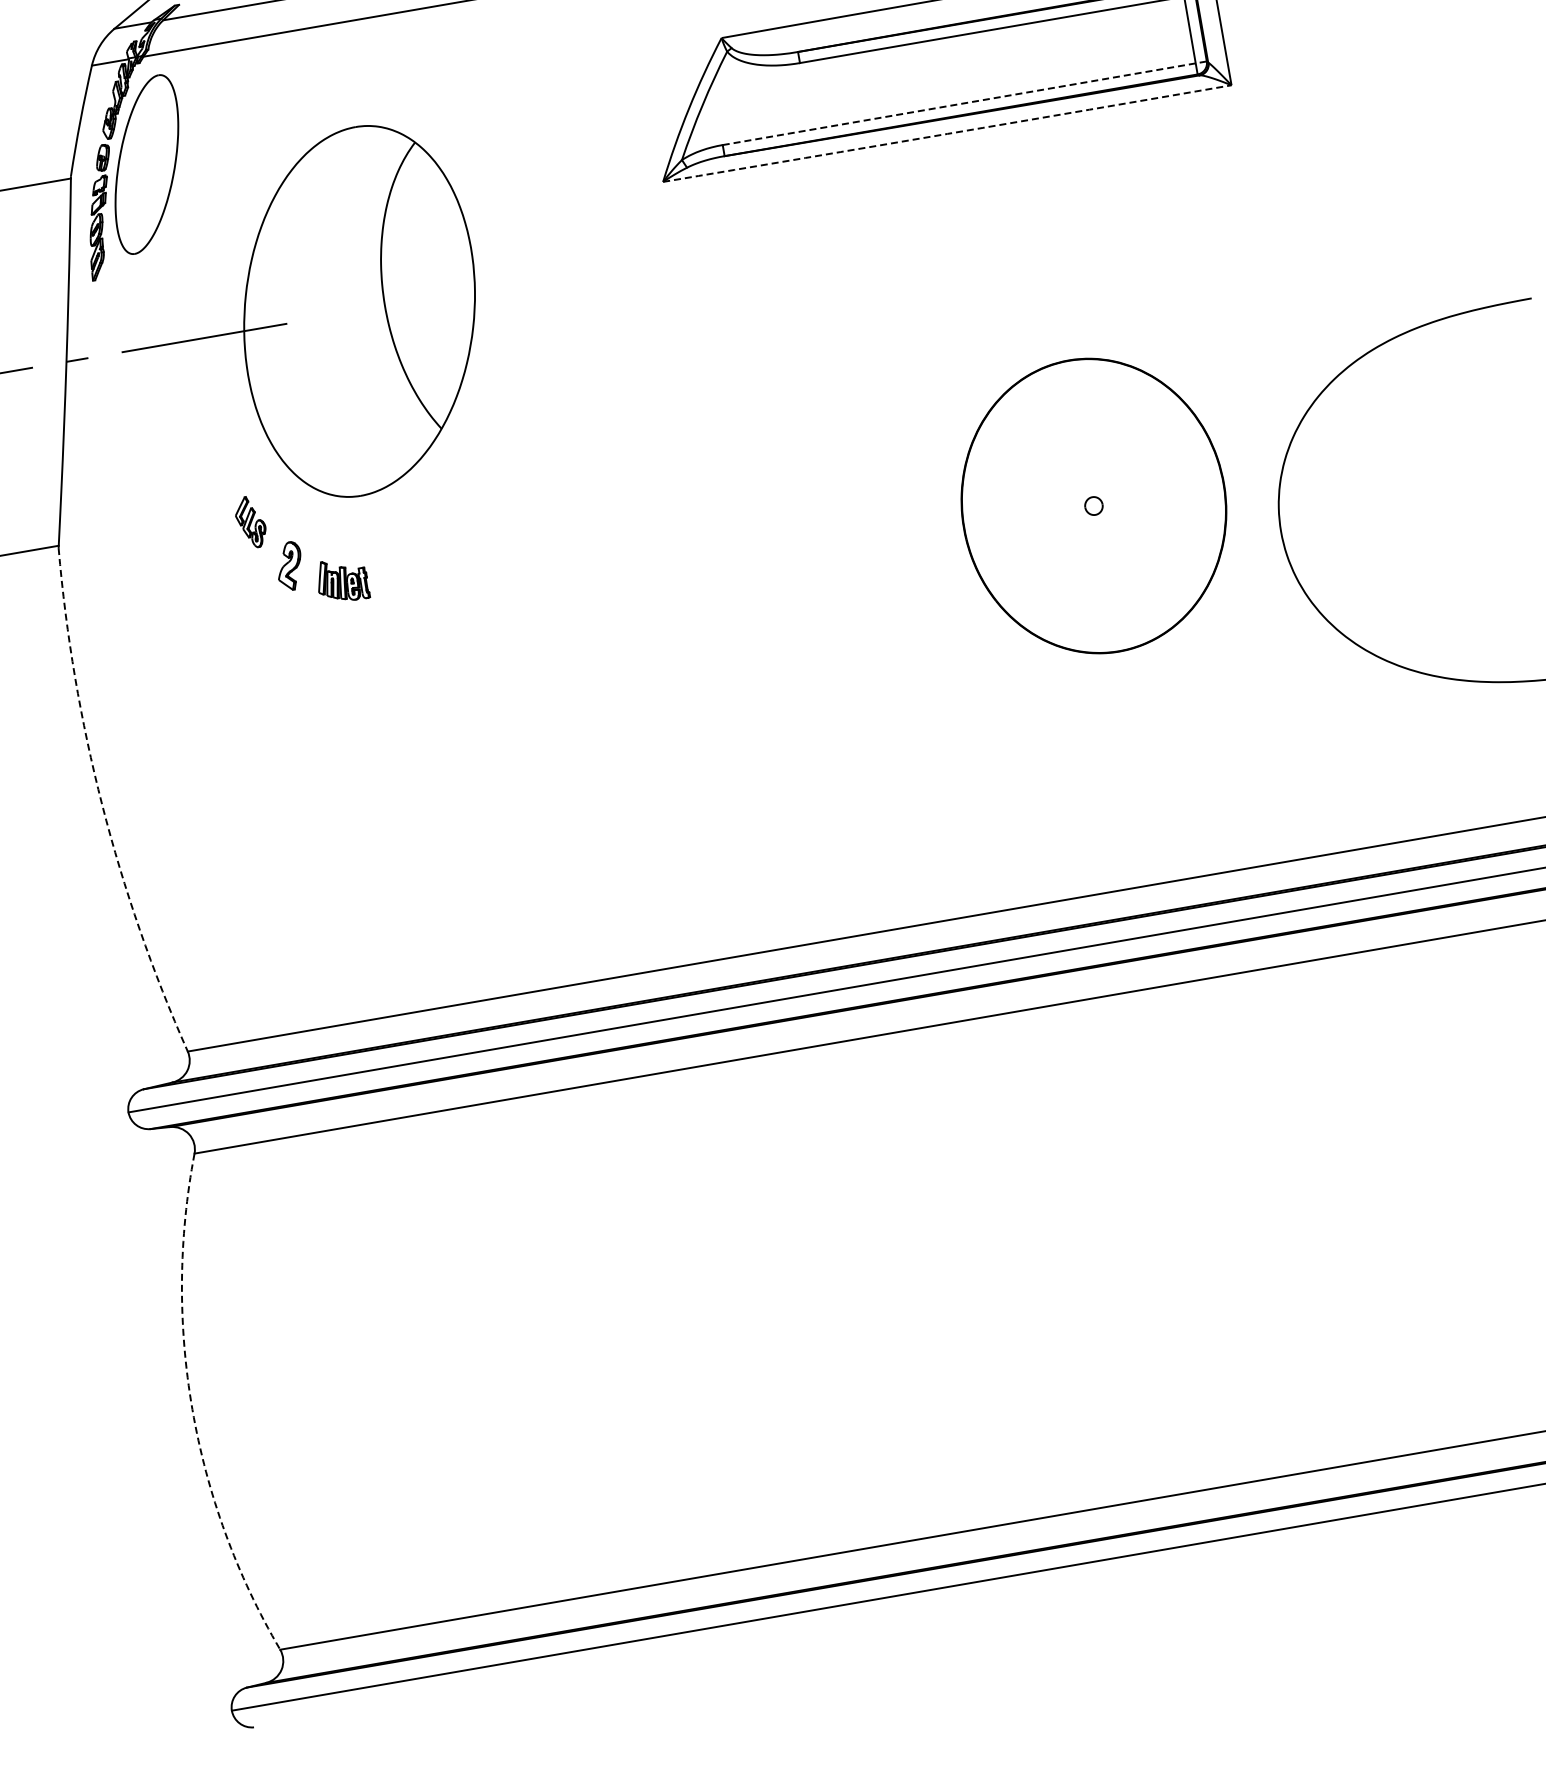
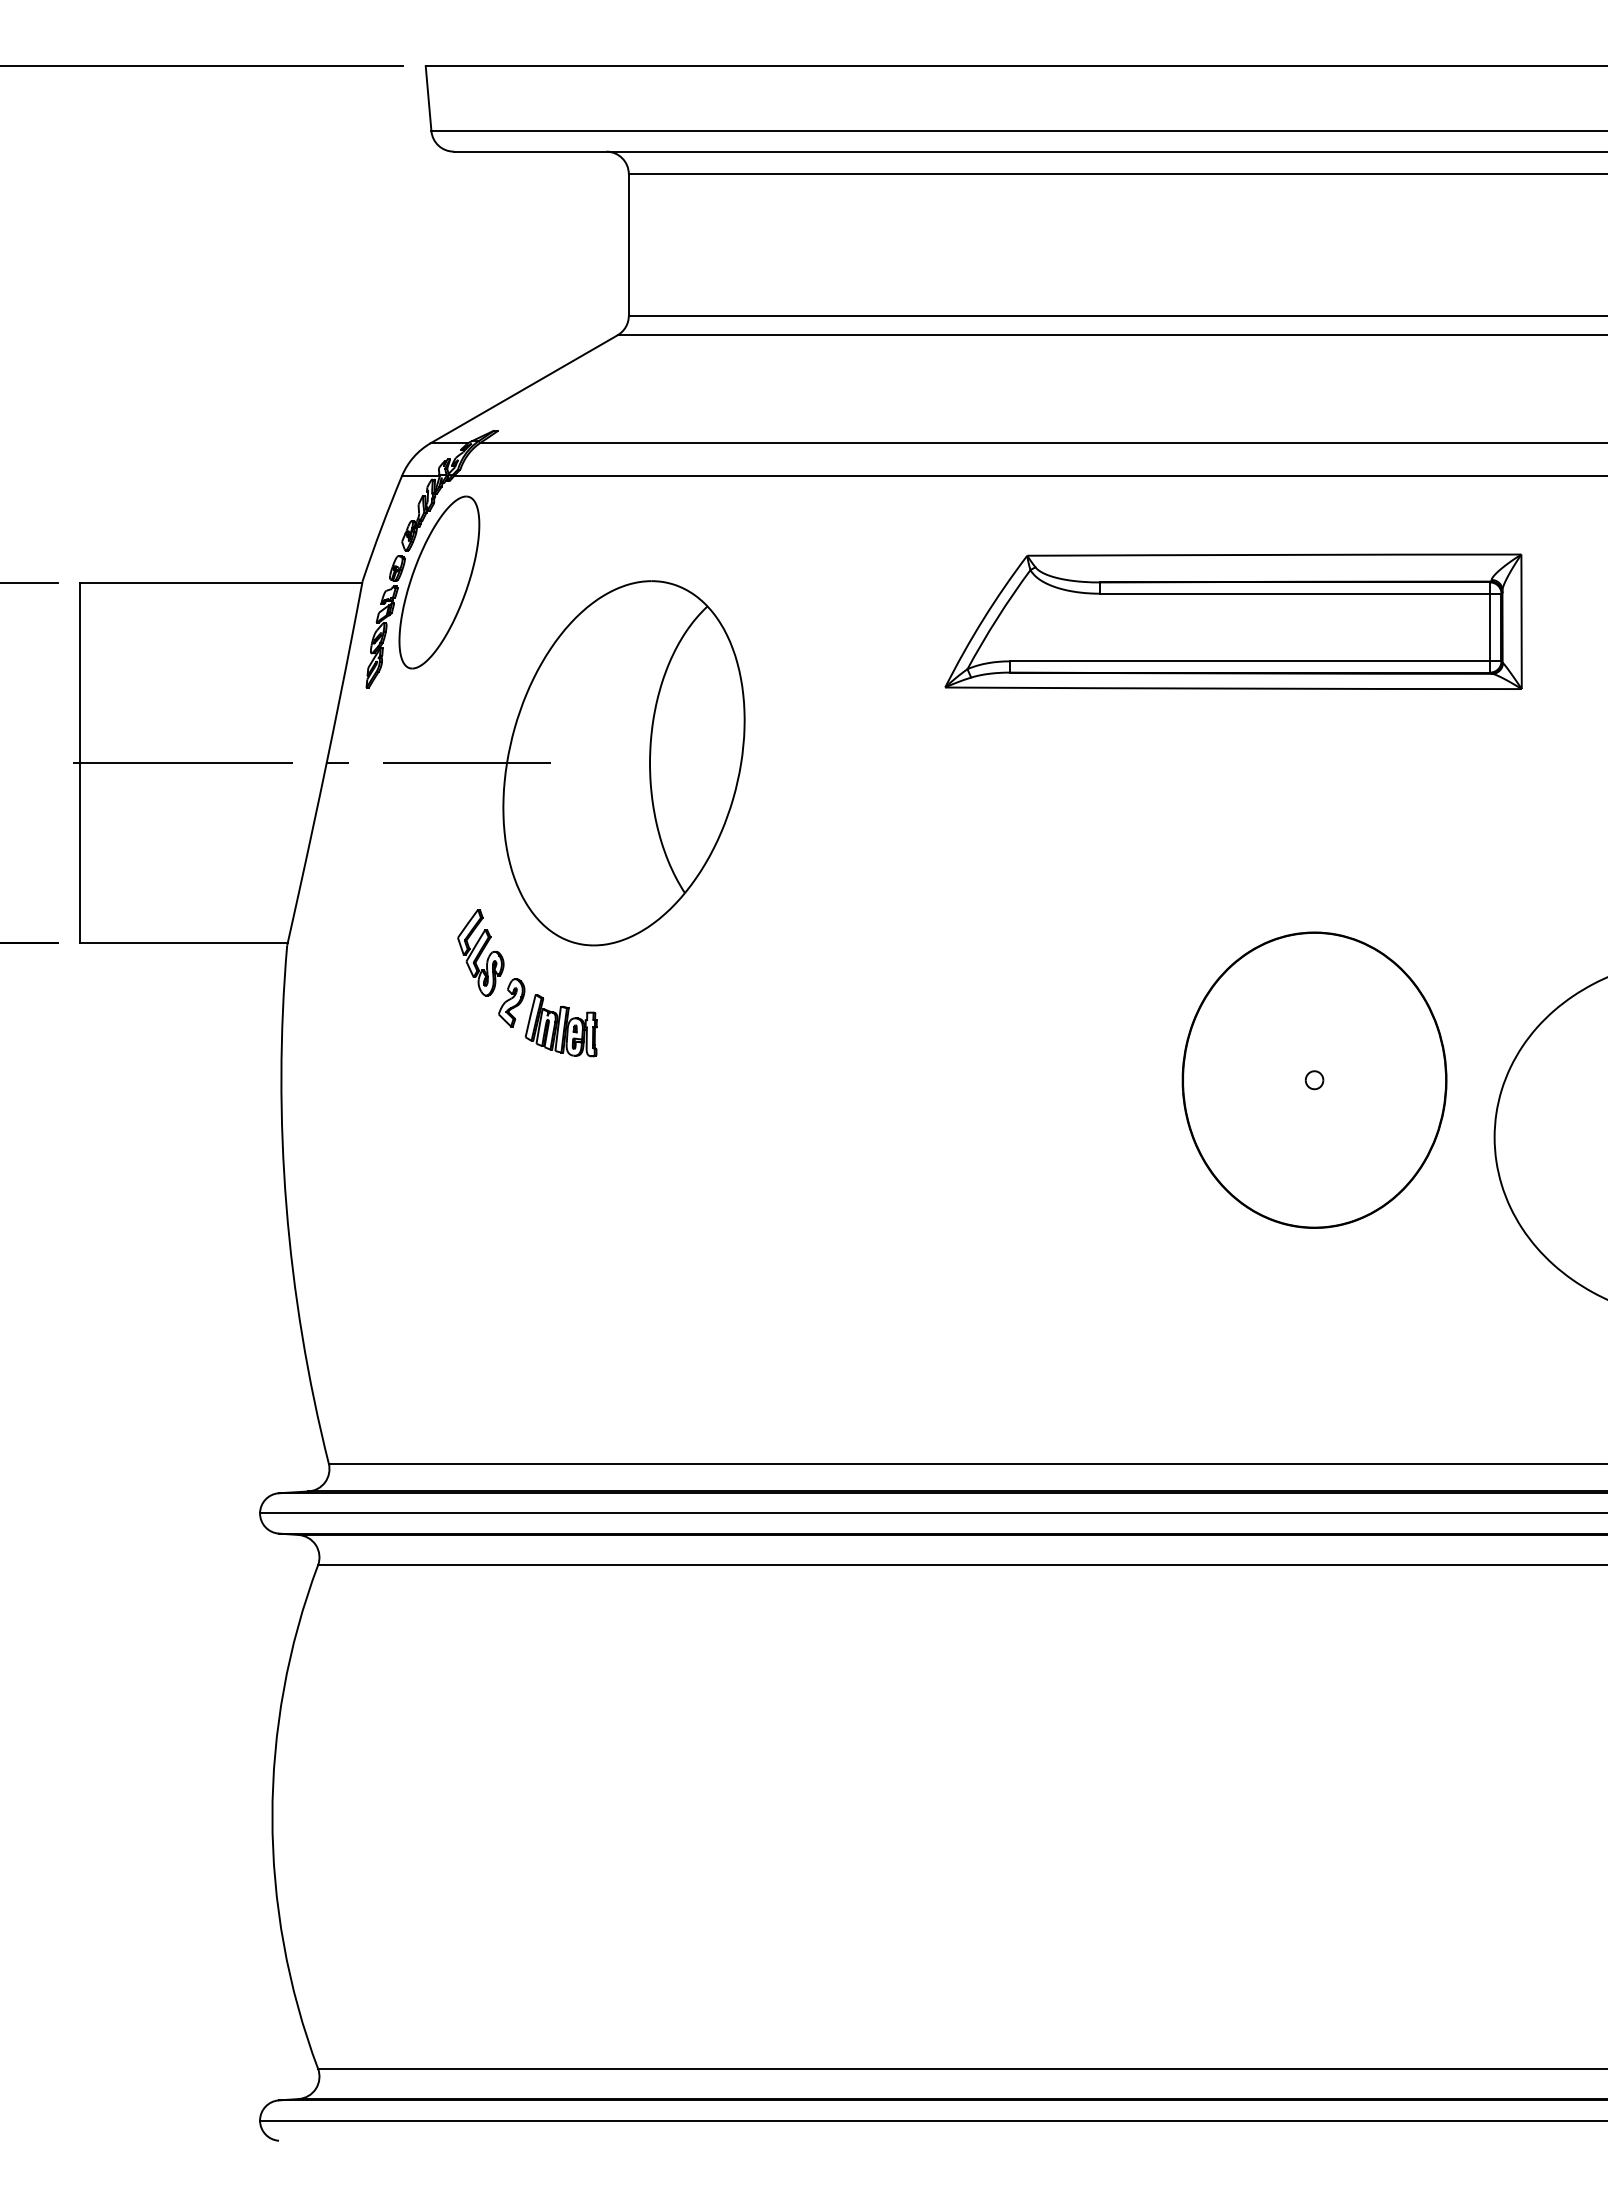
line: (964, 103) -> (1255, 661), dashed -> solid
arc: (947, 133) -> (1233, 688), dashed -> solid
part: (250, 522) -> (480, 952), size x1.67
part: (341, 580) -> (560, 1025), size x1.43
arc: (102, 805) -> (286, 1206), dashed -> solid
arc: (192, 1409) -> (272, 1817), dashed -> solid

